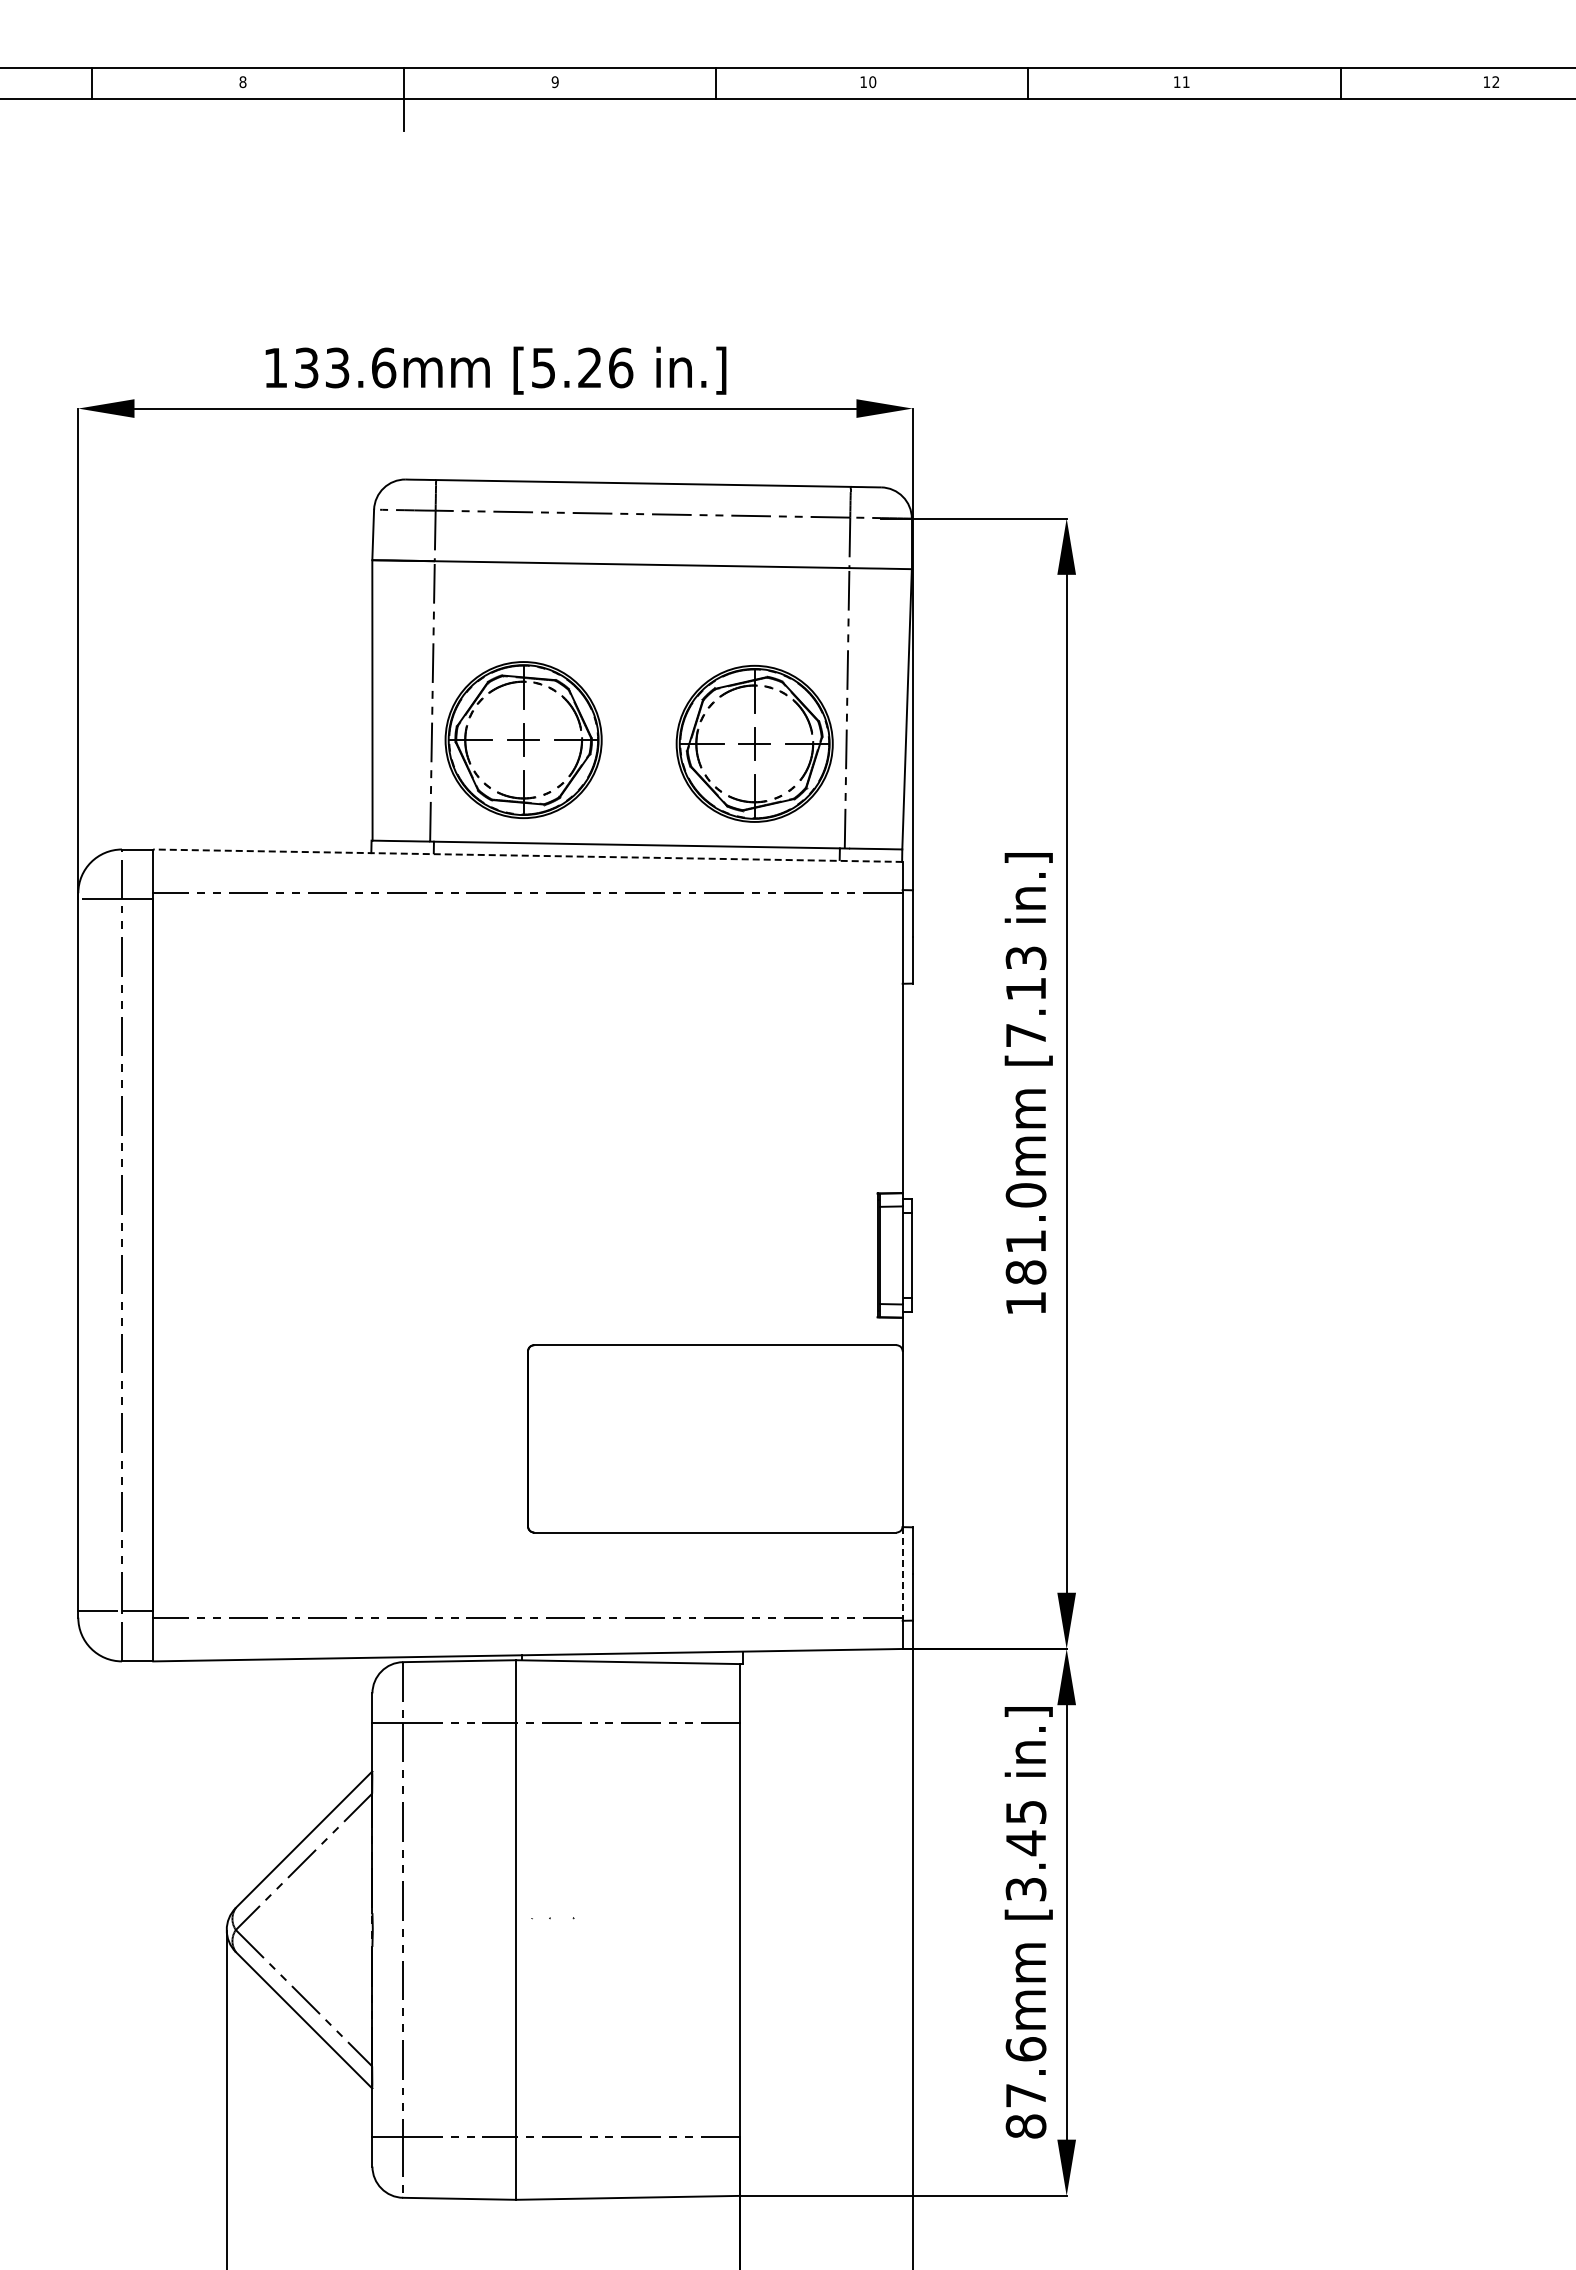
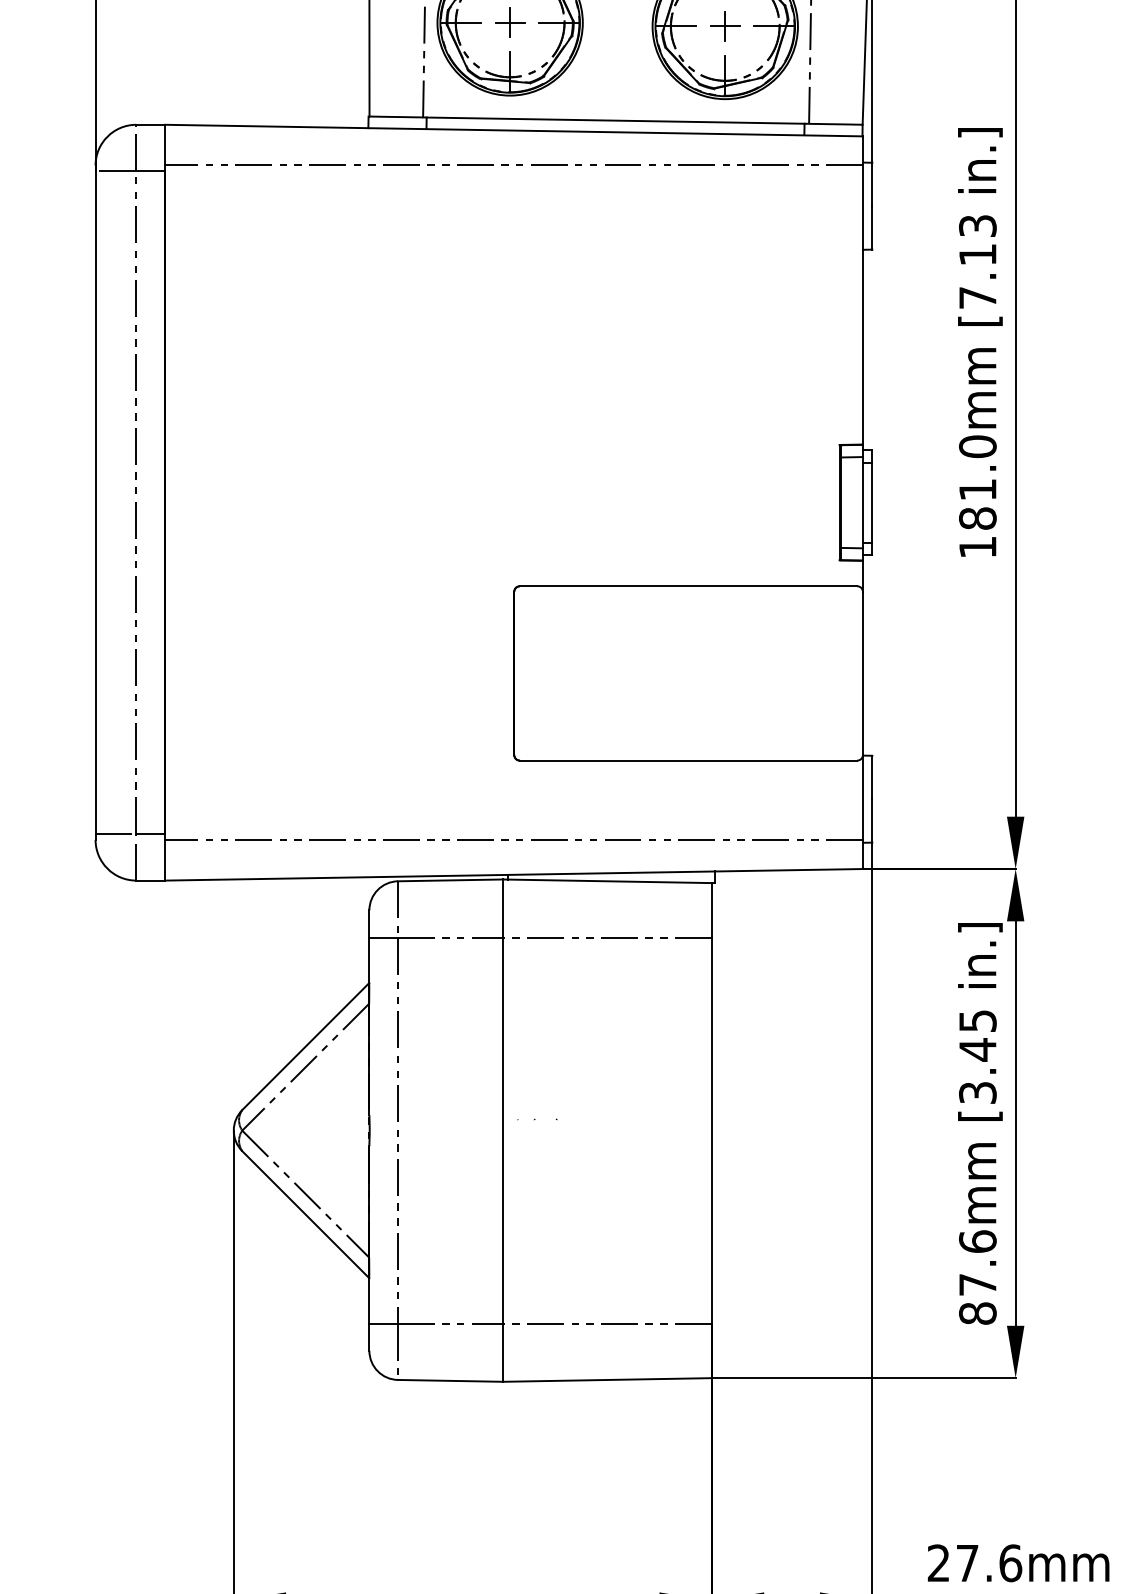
line: (527, 855) -> (513, 130), dashed -> solid
line: (902, 1572) -> (862, 797), dashed -> solid

